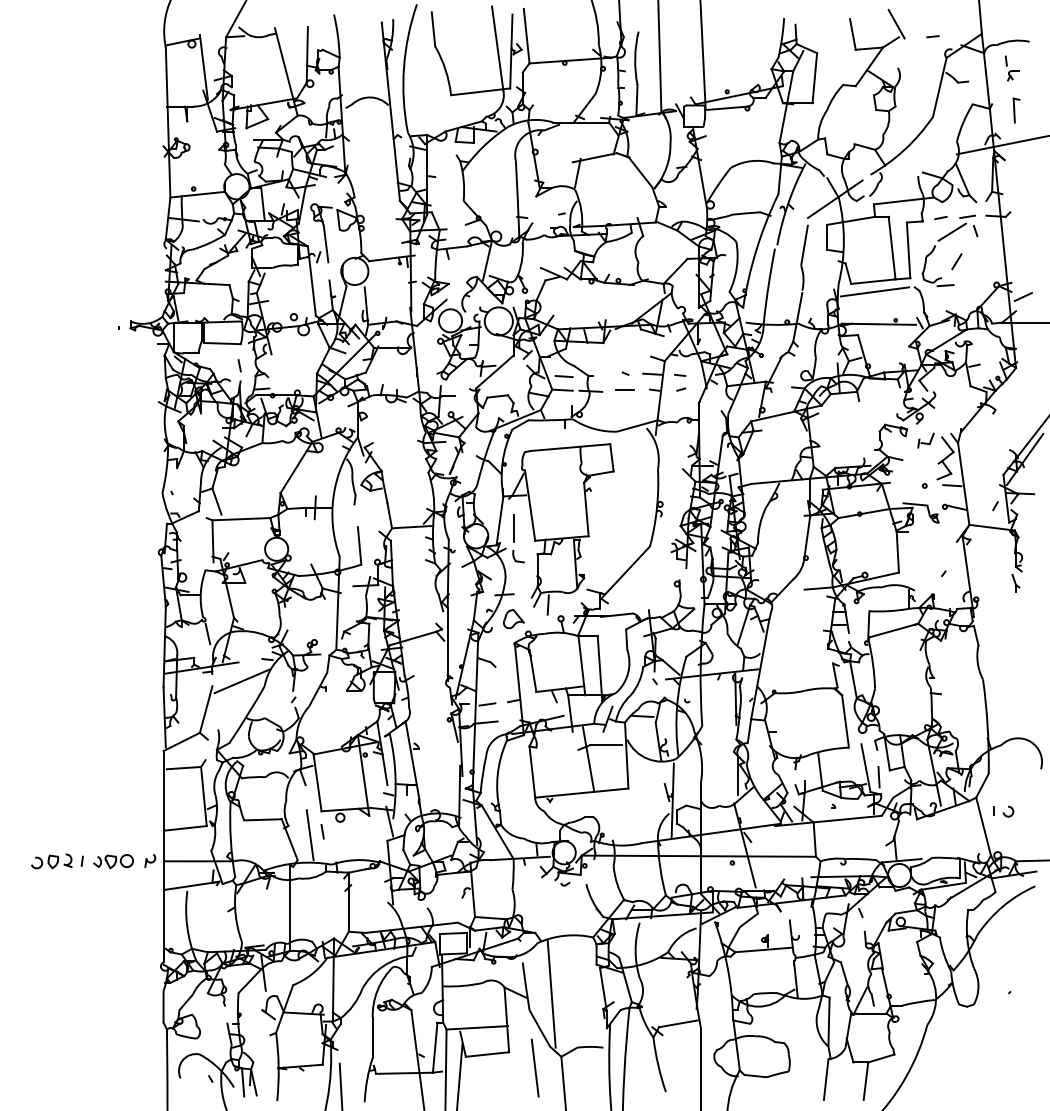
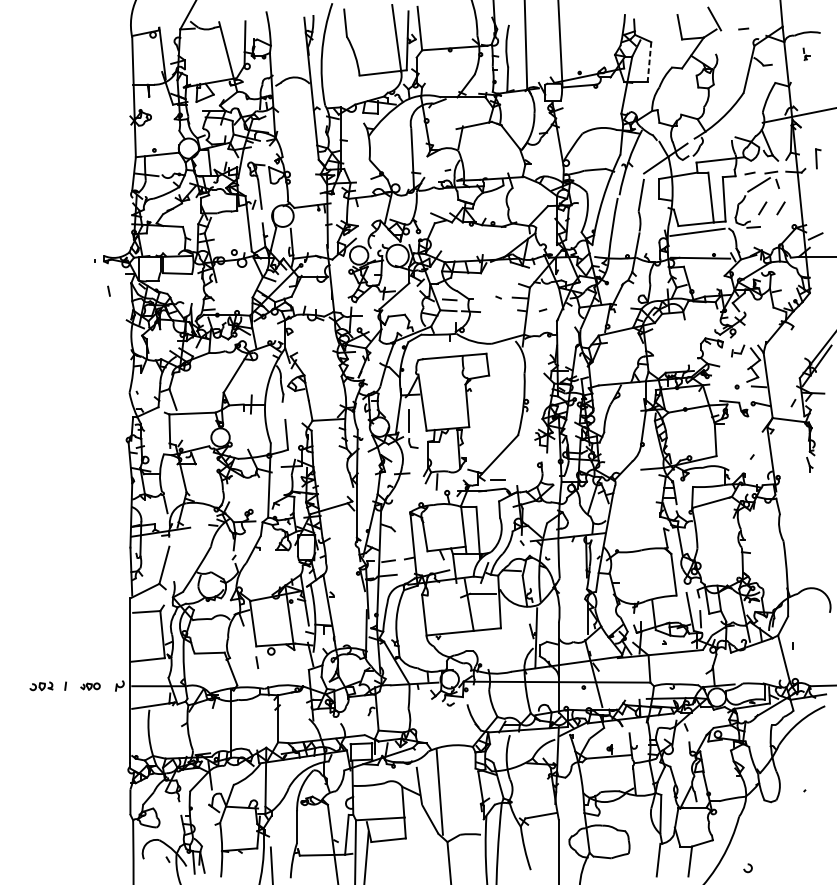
part: (1011, 68) -> (806, 54), size x0.6
line: (814, 78) -> (649, 62), solid -> dashed
part: (1016, 110) -> (818, 158), moved
line: (979, 261) -> (780, 208), added
line: (239, 365) -> (108, 291), moved
line: (680, 374) -> (542, 298), removed
line: (624, 389) -> (497, 479), moved
part: (513, 619) -> (409, 493), removed
line: (242, 681) -> (193, 542), removed
arc: (1010, 808) -> (749, 865), moved
line: (309, 835) -> (246, 665), removed
part: (51, 861) -> (41, 686), size x0.7
part: (113, 861) -> (90, 686), size x0.6
line: (534, 1067) -> (426, 850), removed

